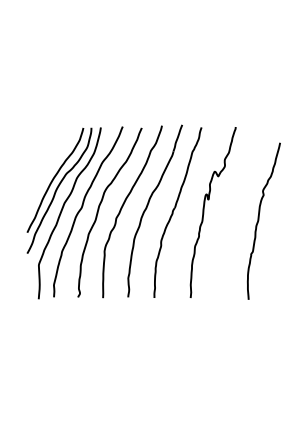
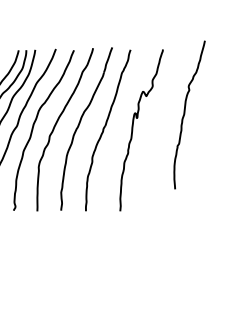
curve: (259, 220) -> (185, 114), moved

